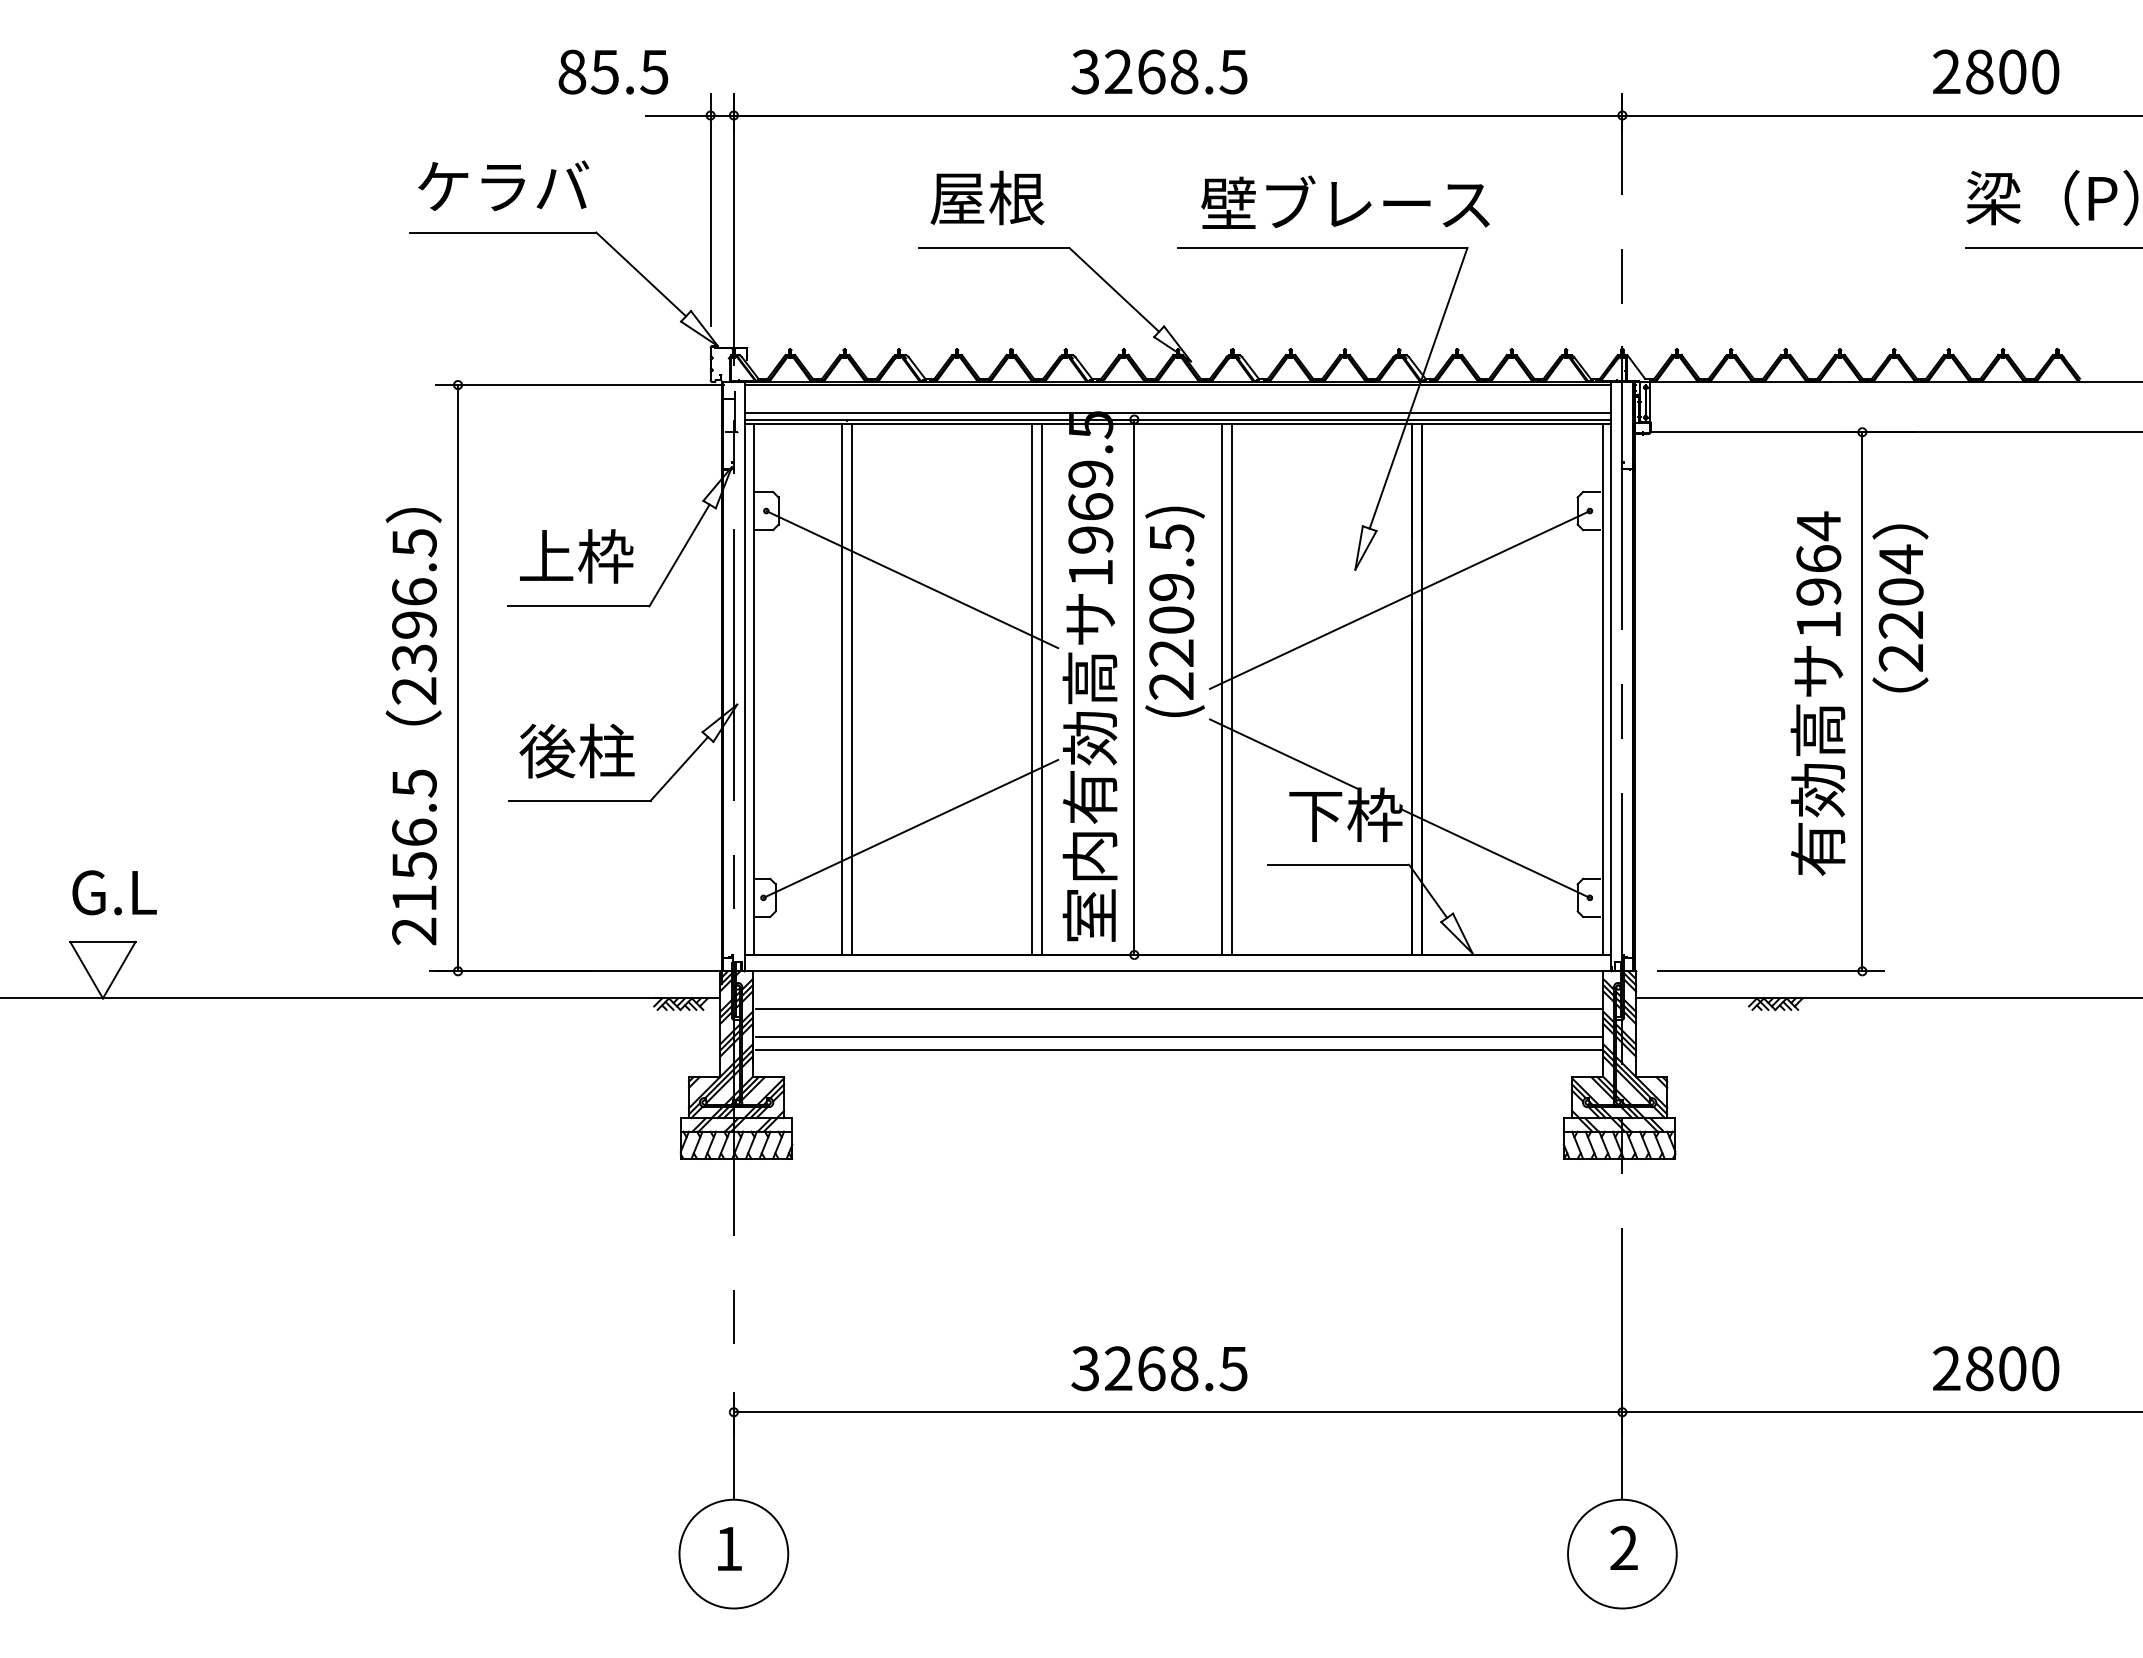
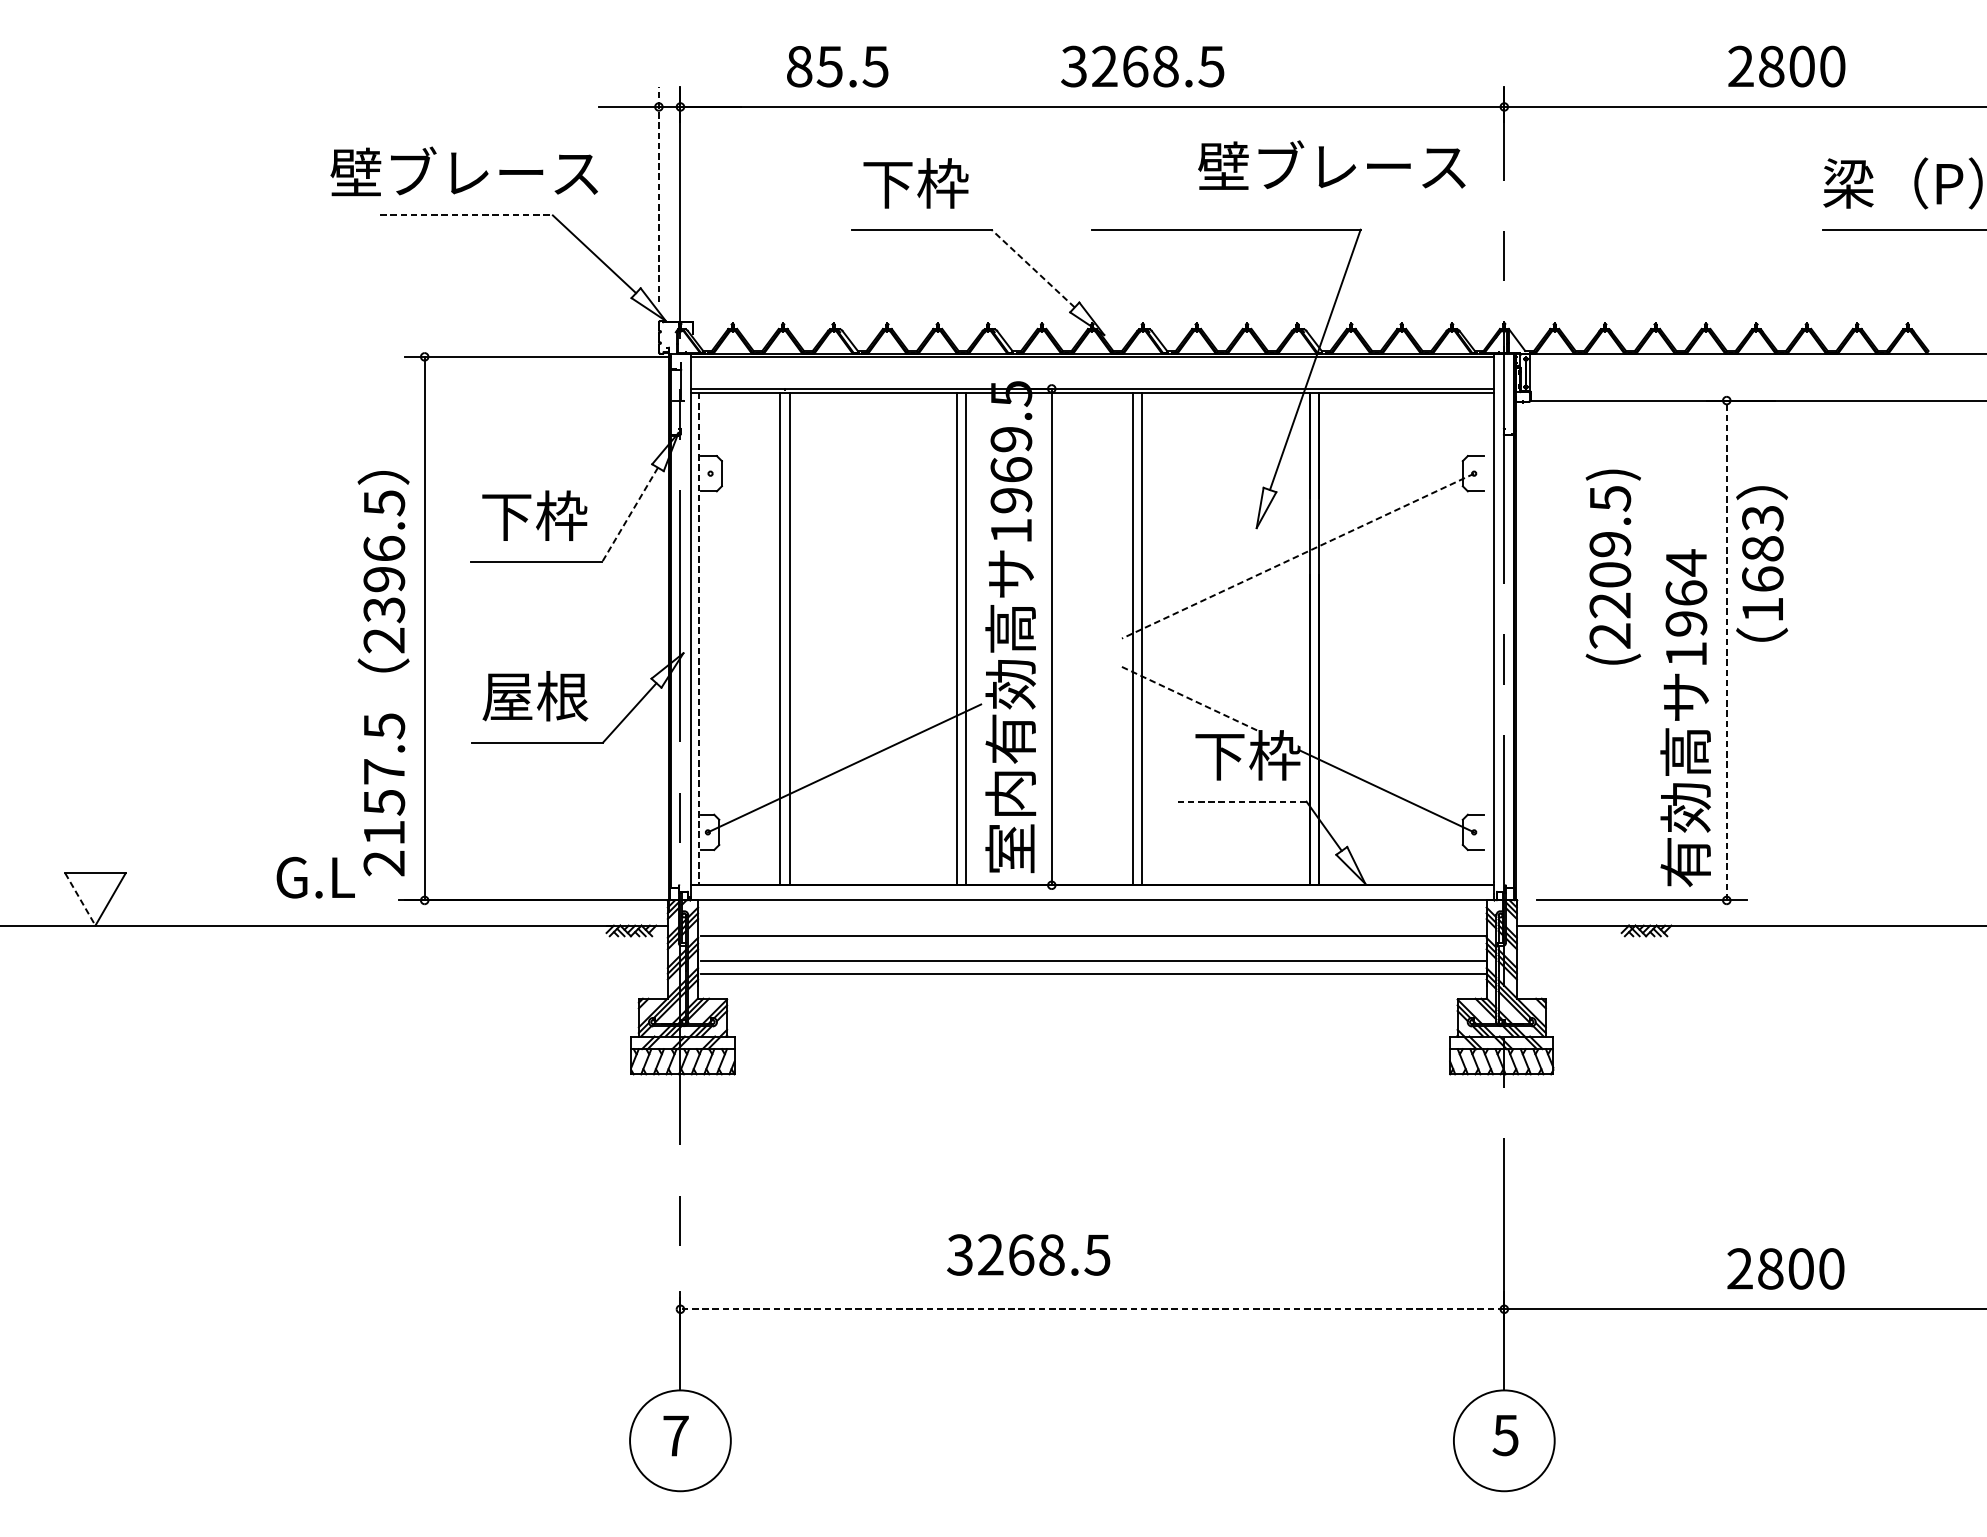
text: (613, 71) -> (837, 66), moved
text: (1159, 71) -> (1142, 66), moved
text: (1996, 71) -> (1787, 66), moved
text: (500, 184) -> (464, 170), ケラバ -> 壁ブレース
text: (987, 197) -> (915, 182), 屋根 -> 下枠
text: (1345, 201) -> (1331, 164), moved
line: (710, 209) -> (658, 194), solid -> dashed
line: (503, 232) -> (466, 215), solid -> dashed
line: (1113, 289) -> (1032, 268), solid -> dashed
line: (1177, 412) -> (1091, 382), removed
line: (679, 555) -> (630, 514), solid -> dashed
text: (546, 556) -> (506, 515), 上枠 -> 下枠
line: (912, 579) -> (846, 537), removed
line: (1399, 599) -> (1297, 555), solid -> dashed
text: (1900, 607) -> (1762, 563), 2204 -> 1683
text: (1174, 611) -> (1612, 566), moved
line: (1602, 688) -> (1485, 638), removed
line: (753, 689) -> (698, 639), solid -> dashed
text: (1817, 693) -> (1685, 717), moved
line: (1862, 701) -> (1726, 650), solid -> dashed
text: (576, 750) -> (534, 695), 後柱 -> 屋根
line: (1284, 754) -> (1190, 699), solid -> dashed
text: (414, 832) -> (384, 771), 2156.5 -> 2157.5
line: (1338, 864) -> (1241, 801), solid -> dashed
text: (114, 892) -> (315, 877), moved
line: (86, 970) -> (80, 899), solid -> dashed
text: (1159, 1368) -> (1028, 1254), moved
text: (1996, 1368) -> (1786, 1268), moved
line: (1177, 1412) -> (1091, 1309), solid -> dashed
text: (1623, 1547) -> (1505, 1434), 2 -> 5
text: (728, 1548) -> (675, 1435), 1 -> 7

